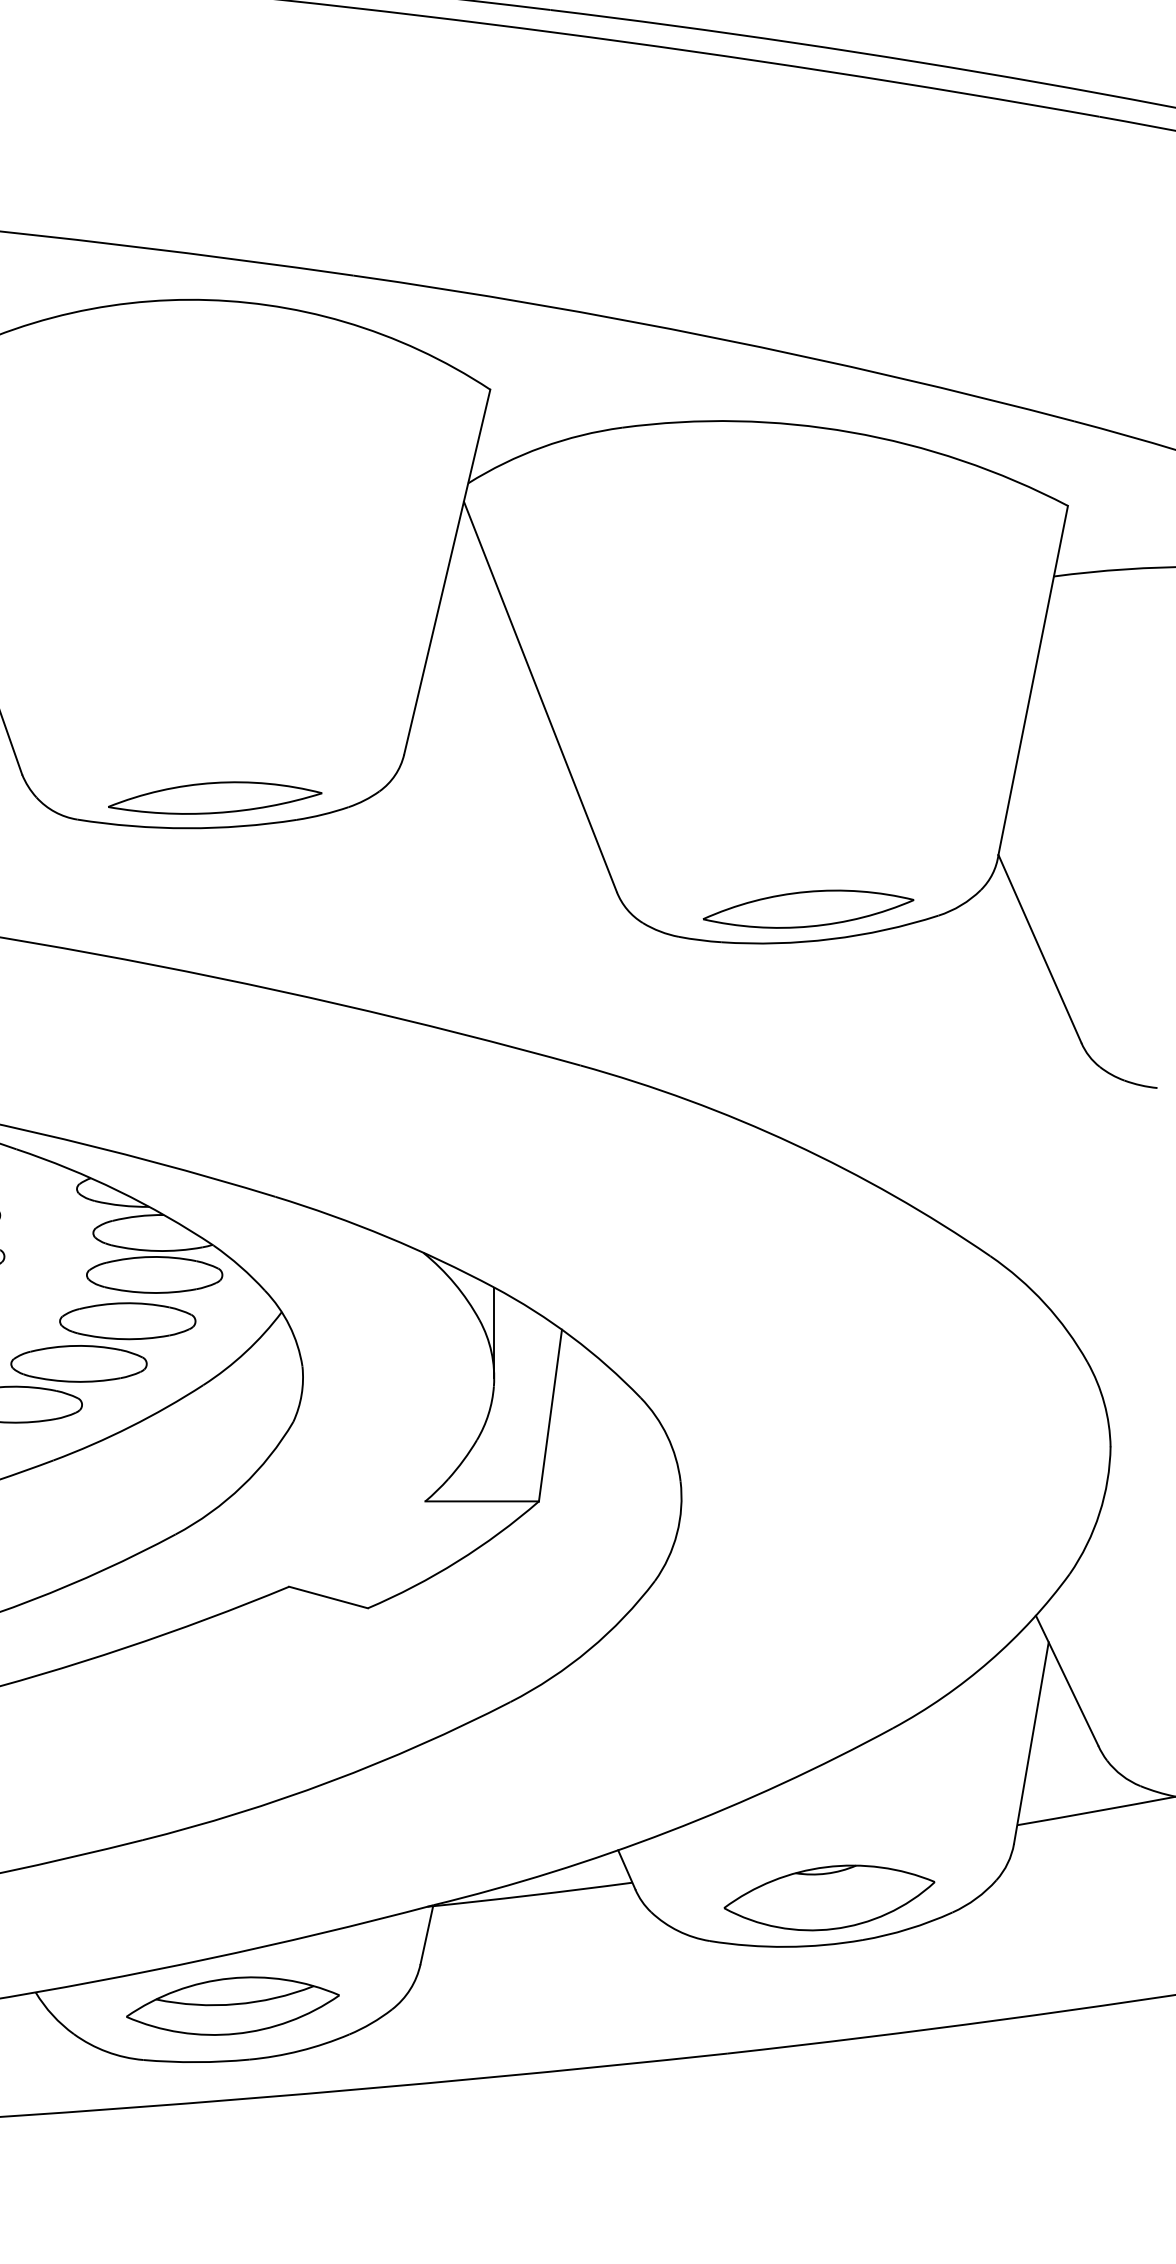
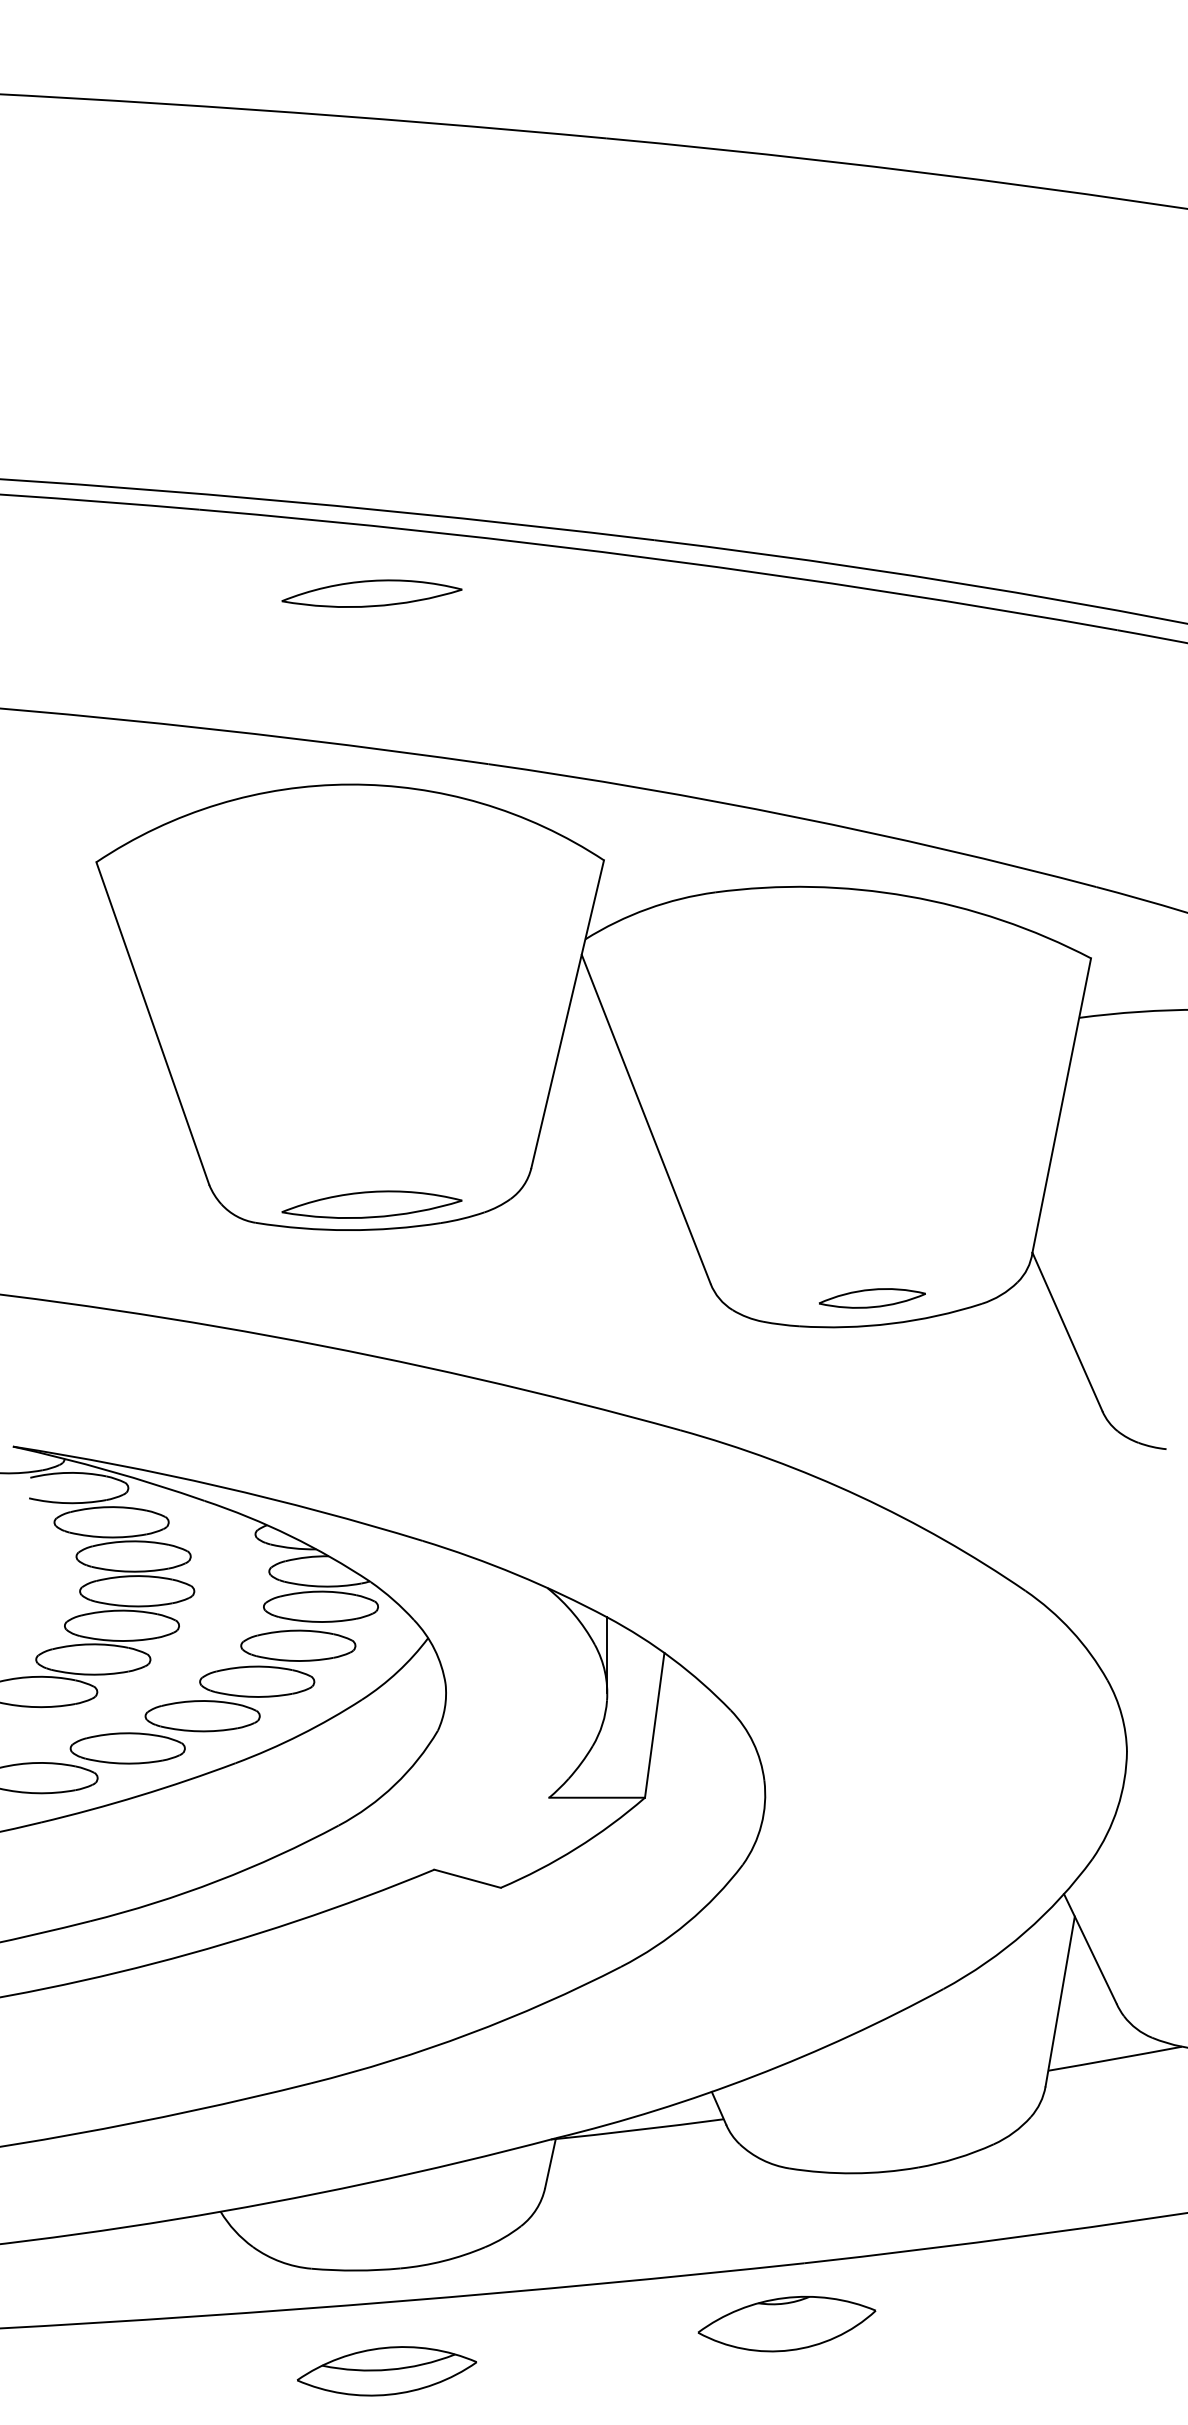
part: (214, 73) -> (371, 593), added
part: (808, 909) -> (872, 1298), size x0.6
part: (828, 1897) -> (786, 2323), moved
part: (232, 2006) -> (386, 2371), moved

